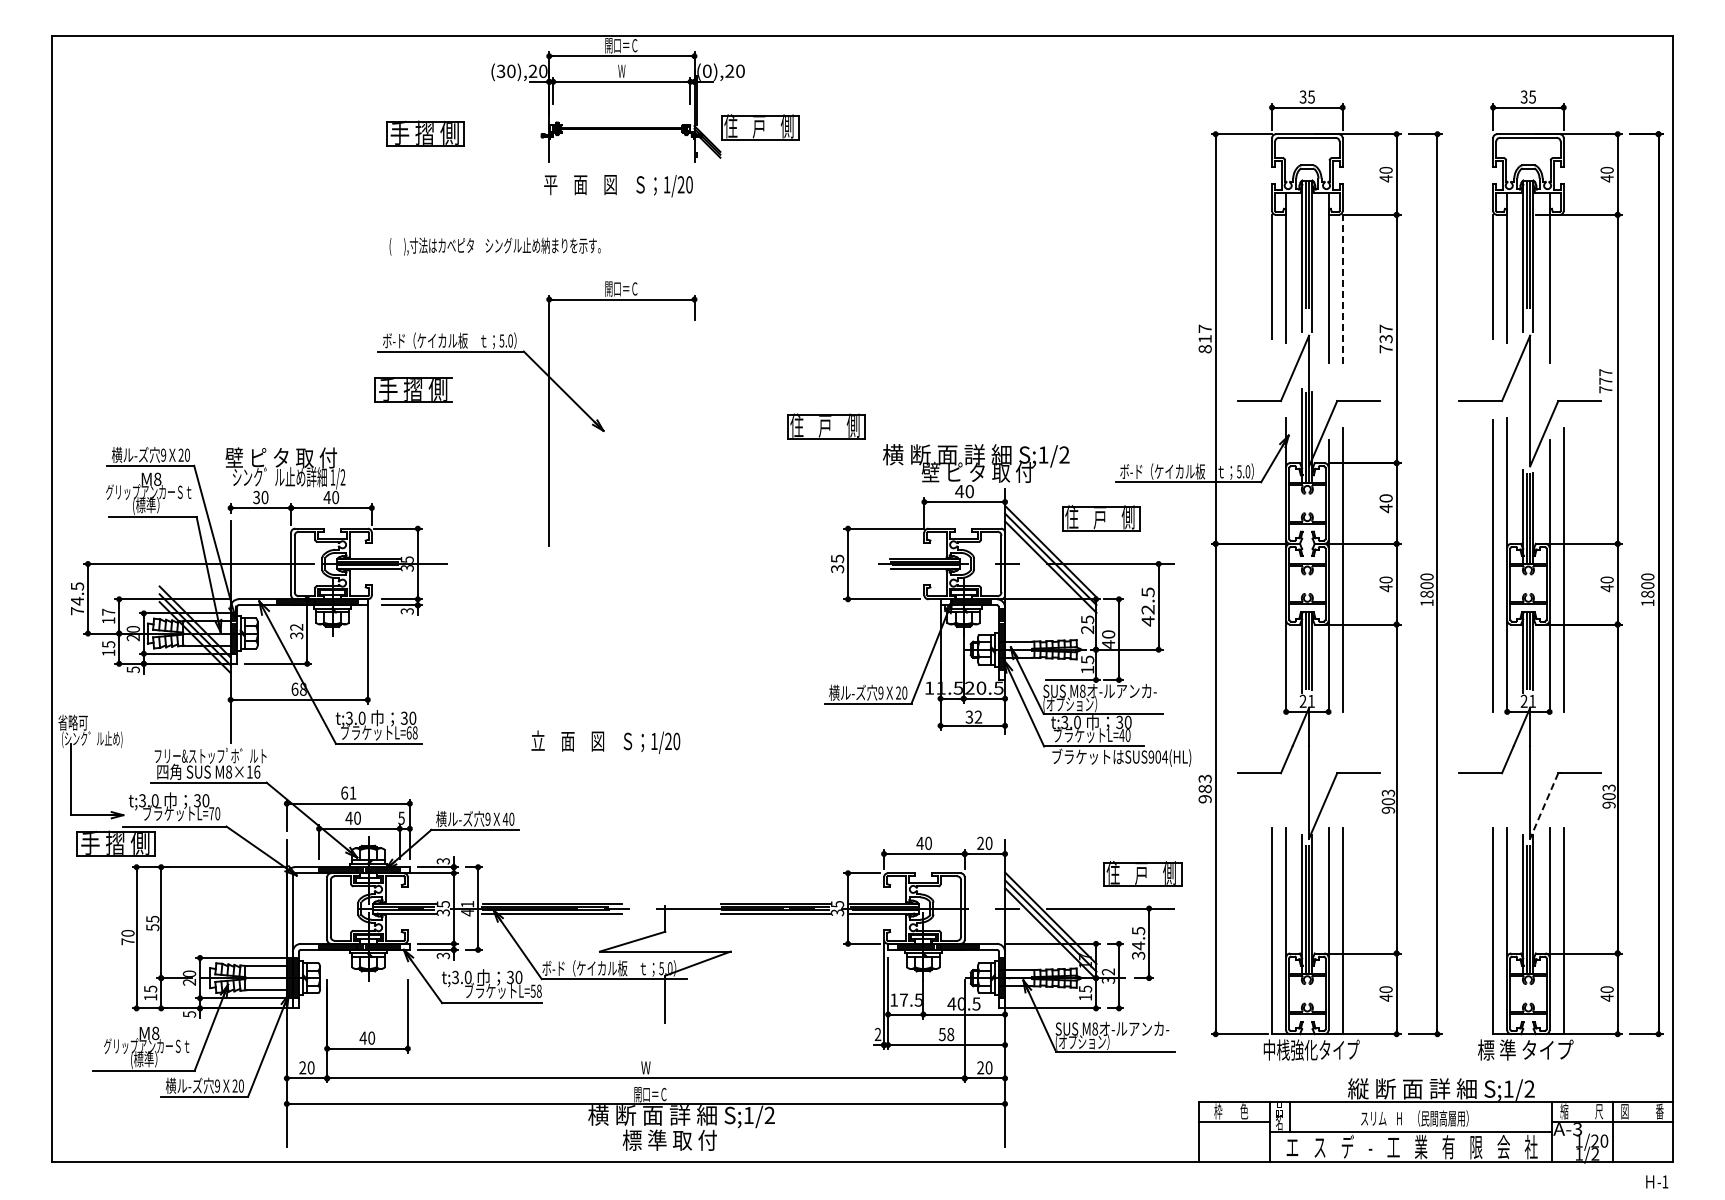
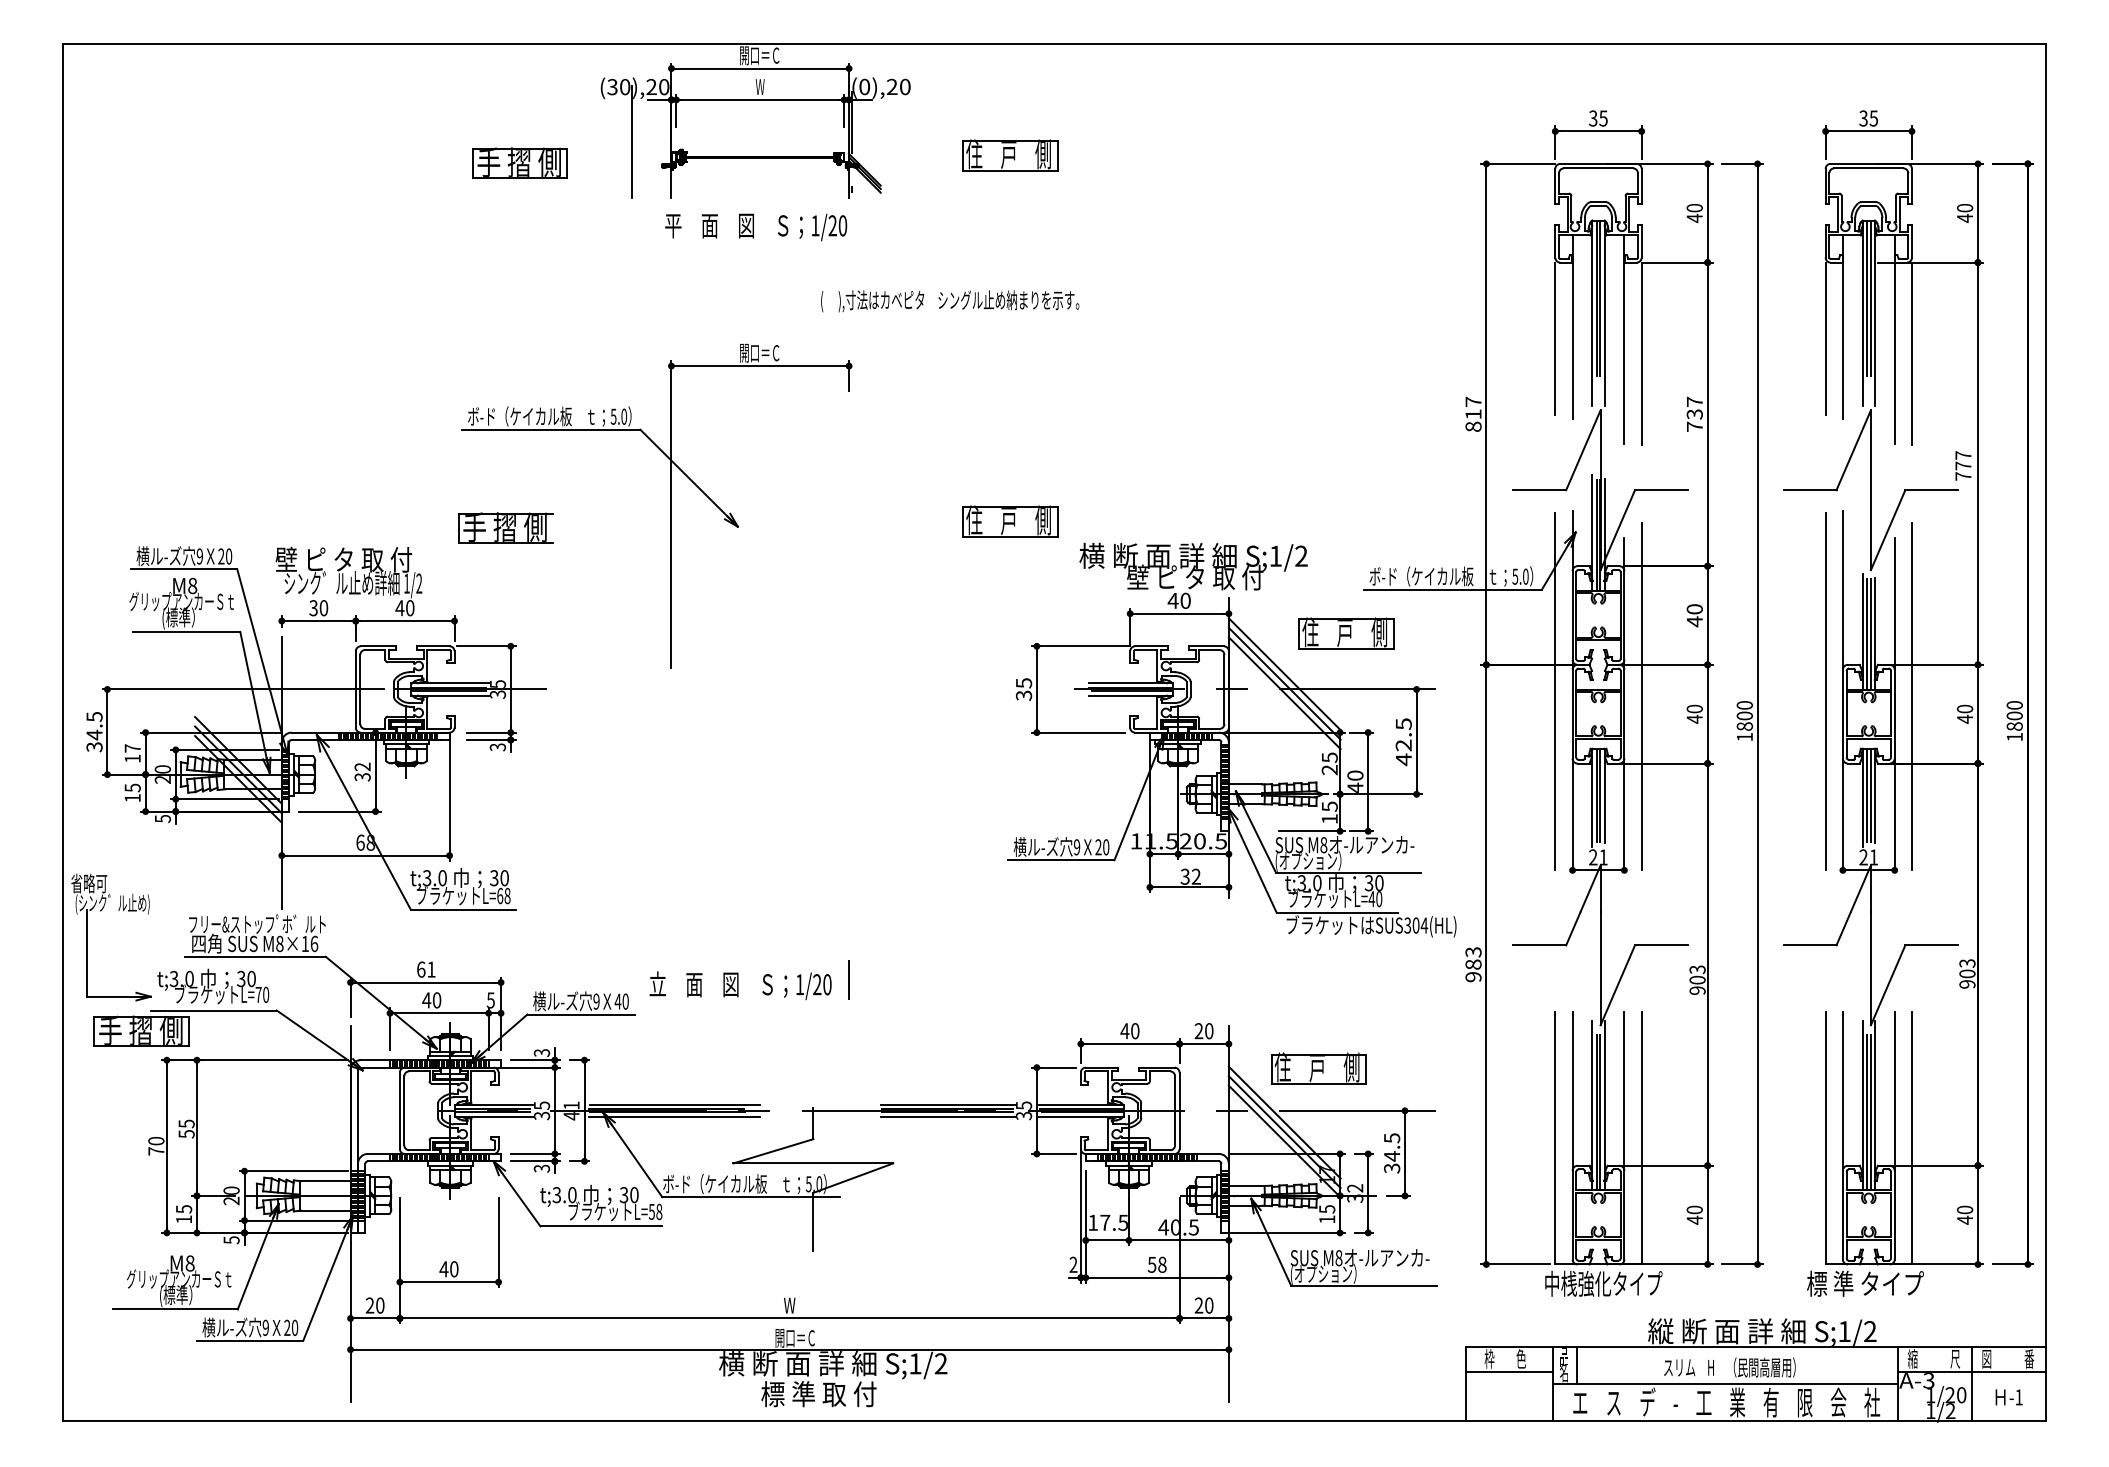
line: (516, 115) -> (631, 141), added
part: (760, 127) -> (1010, 155), moved
text: (494, 246) -> (949, 301), moved
line: (1342, 288) -> (1641, 352), dashed -> solid
line: (1563, 288) -> (1911, 352), added
part: (413, 389) -> (505, 527), moved
line: (1272, 565) -> (1555, 691), added
text: (77, 611) -> (94, 747), 74.5 -> 34.5
text: (605, 741) -> (740, 984), moved
text: (1151, 756) -> (1407, 924), SUS904(HL) -> SUS304(HL)
line: (694, 801) -> (849, 979), added
line: (1544, 805) -> (1888, 984), dashed -> solid
part: (1142, 873) -> (1318, 1067), moved
text: (1657, 1181) -> (2009, 1396), moved

